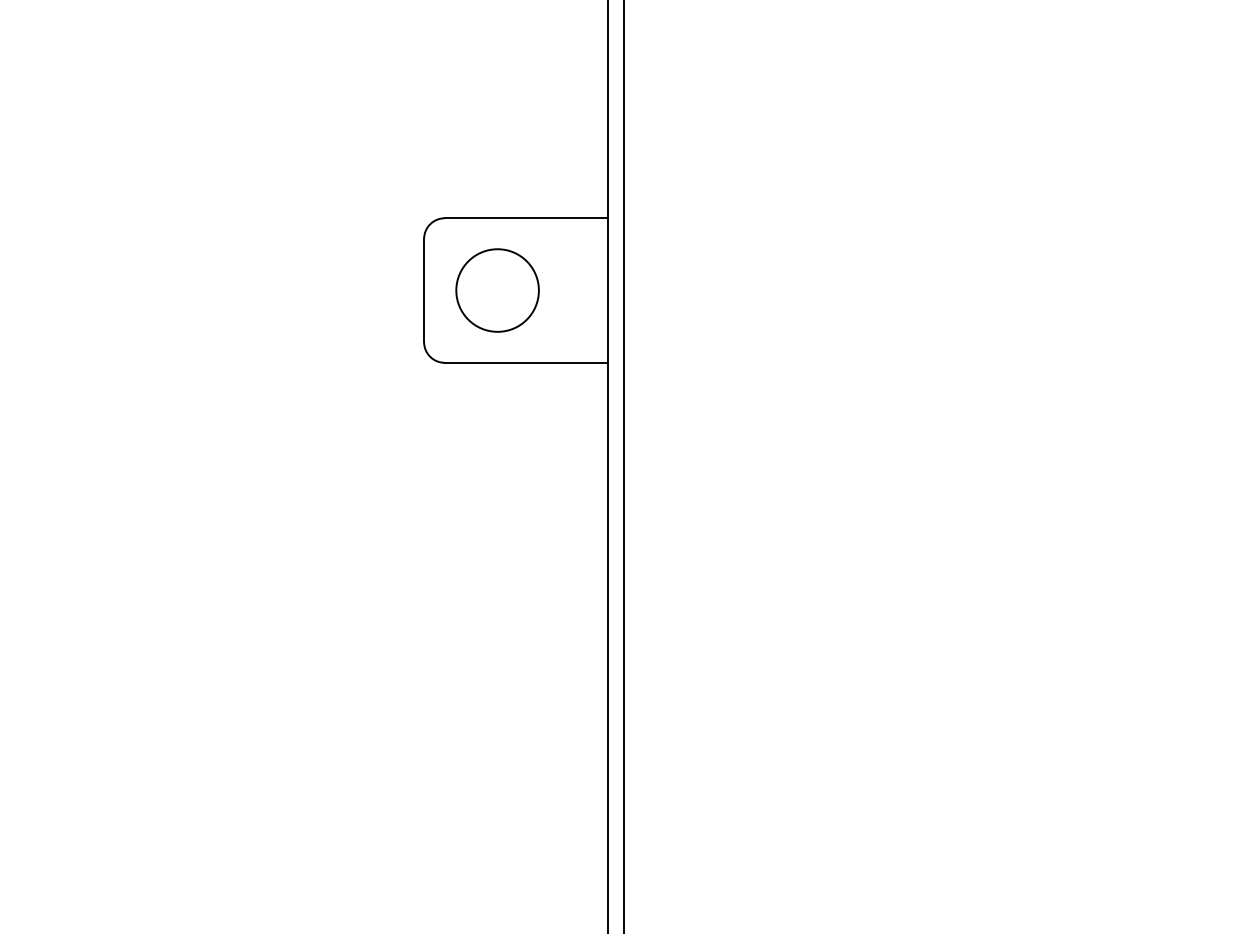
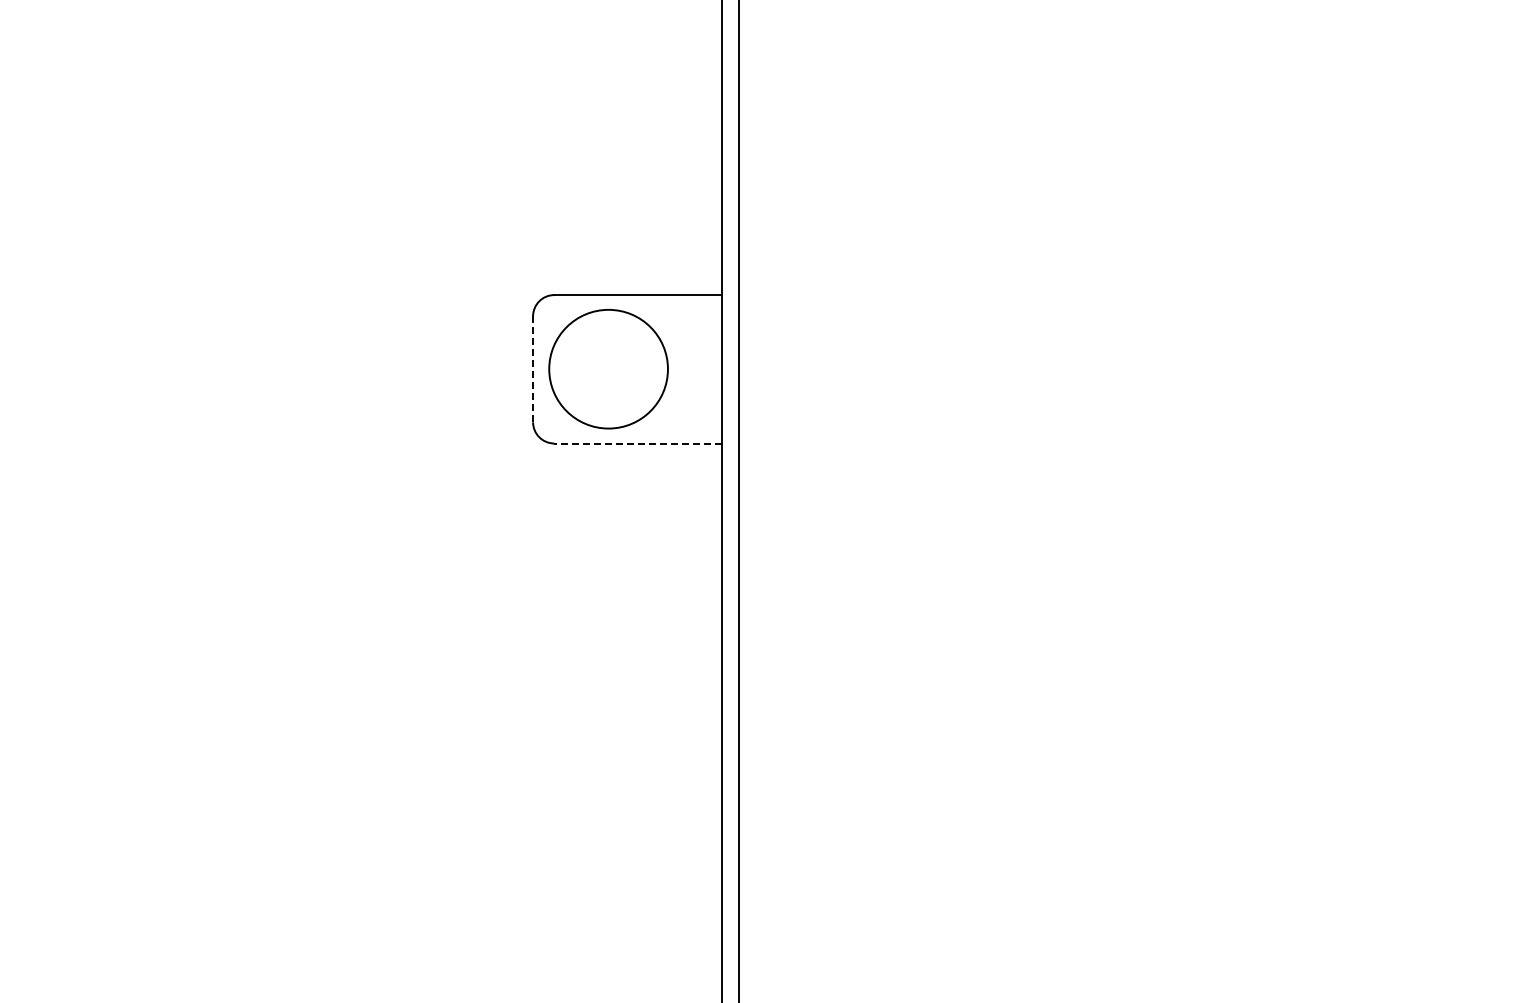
line: (424, 289) -> (533, 368), solid -> dashed
circle: (497, 290) -> (608, 369), size x1.4
line: (525, 362) -> (637, 443), solid -> dashed

